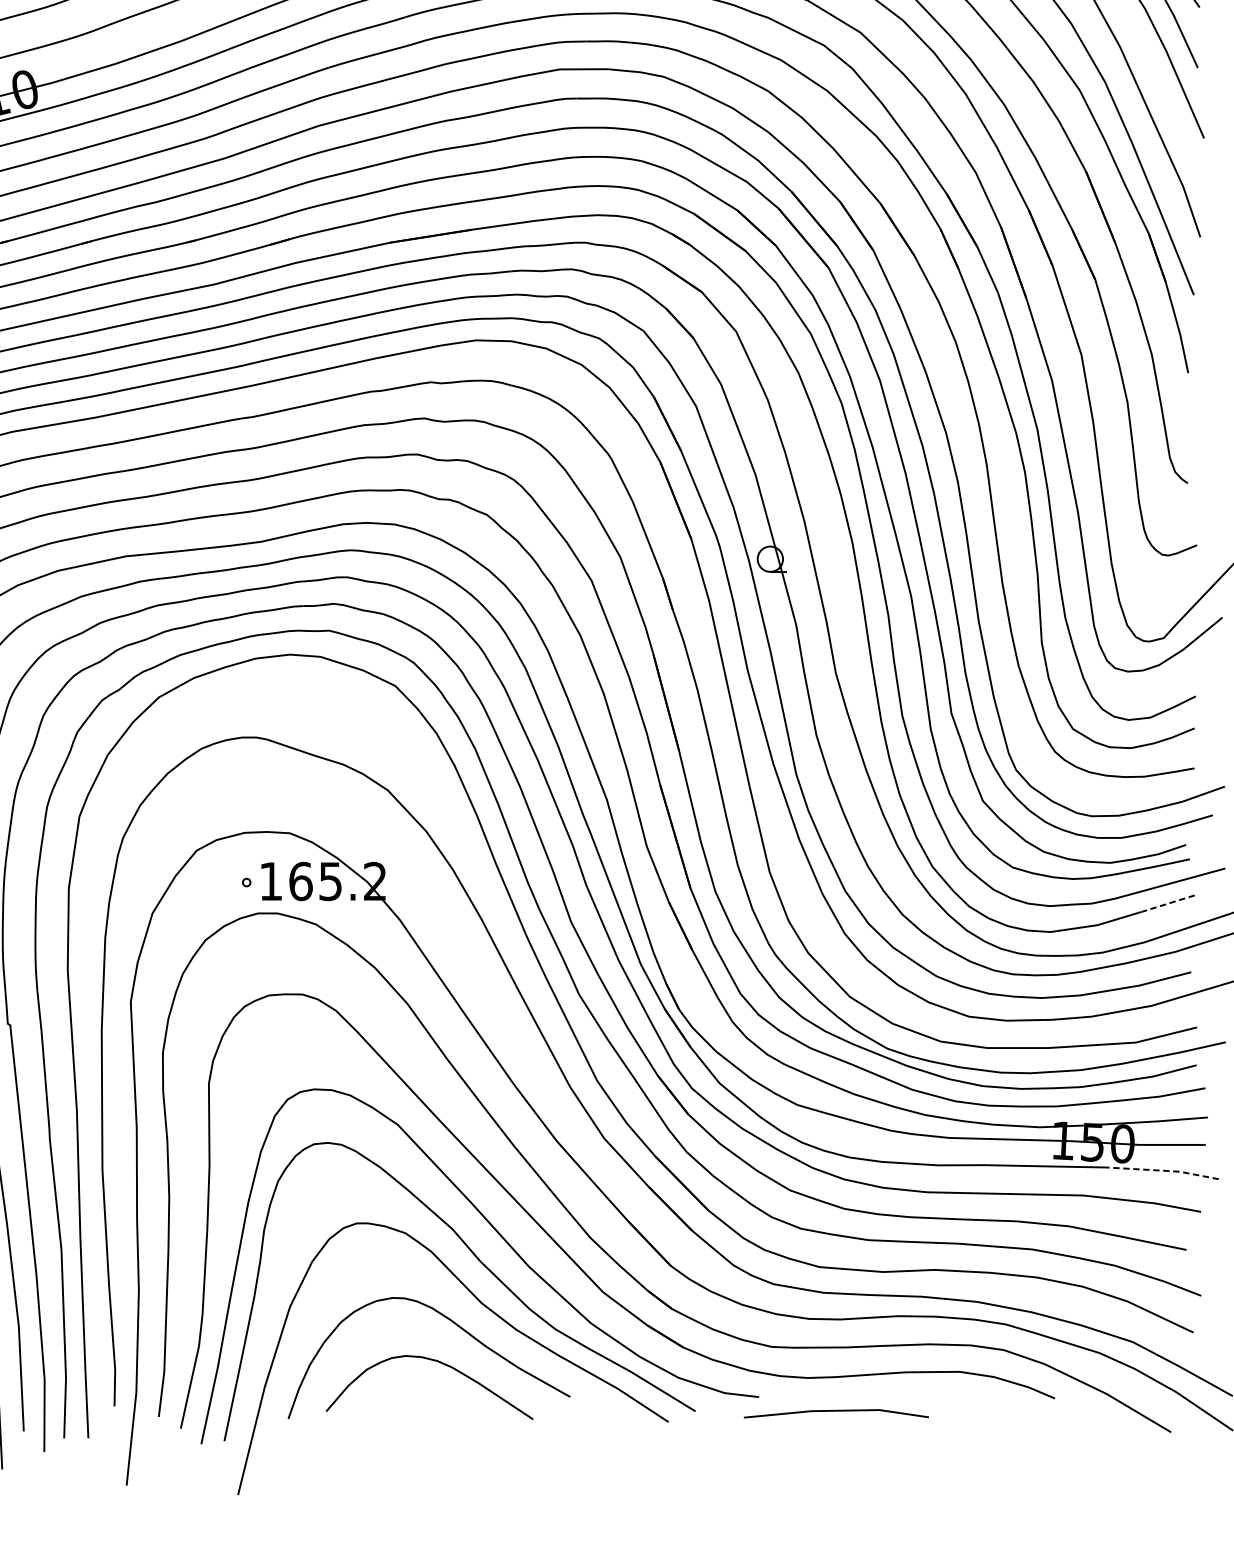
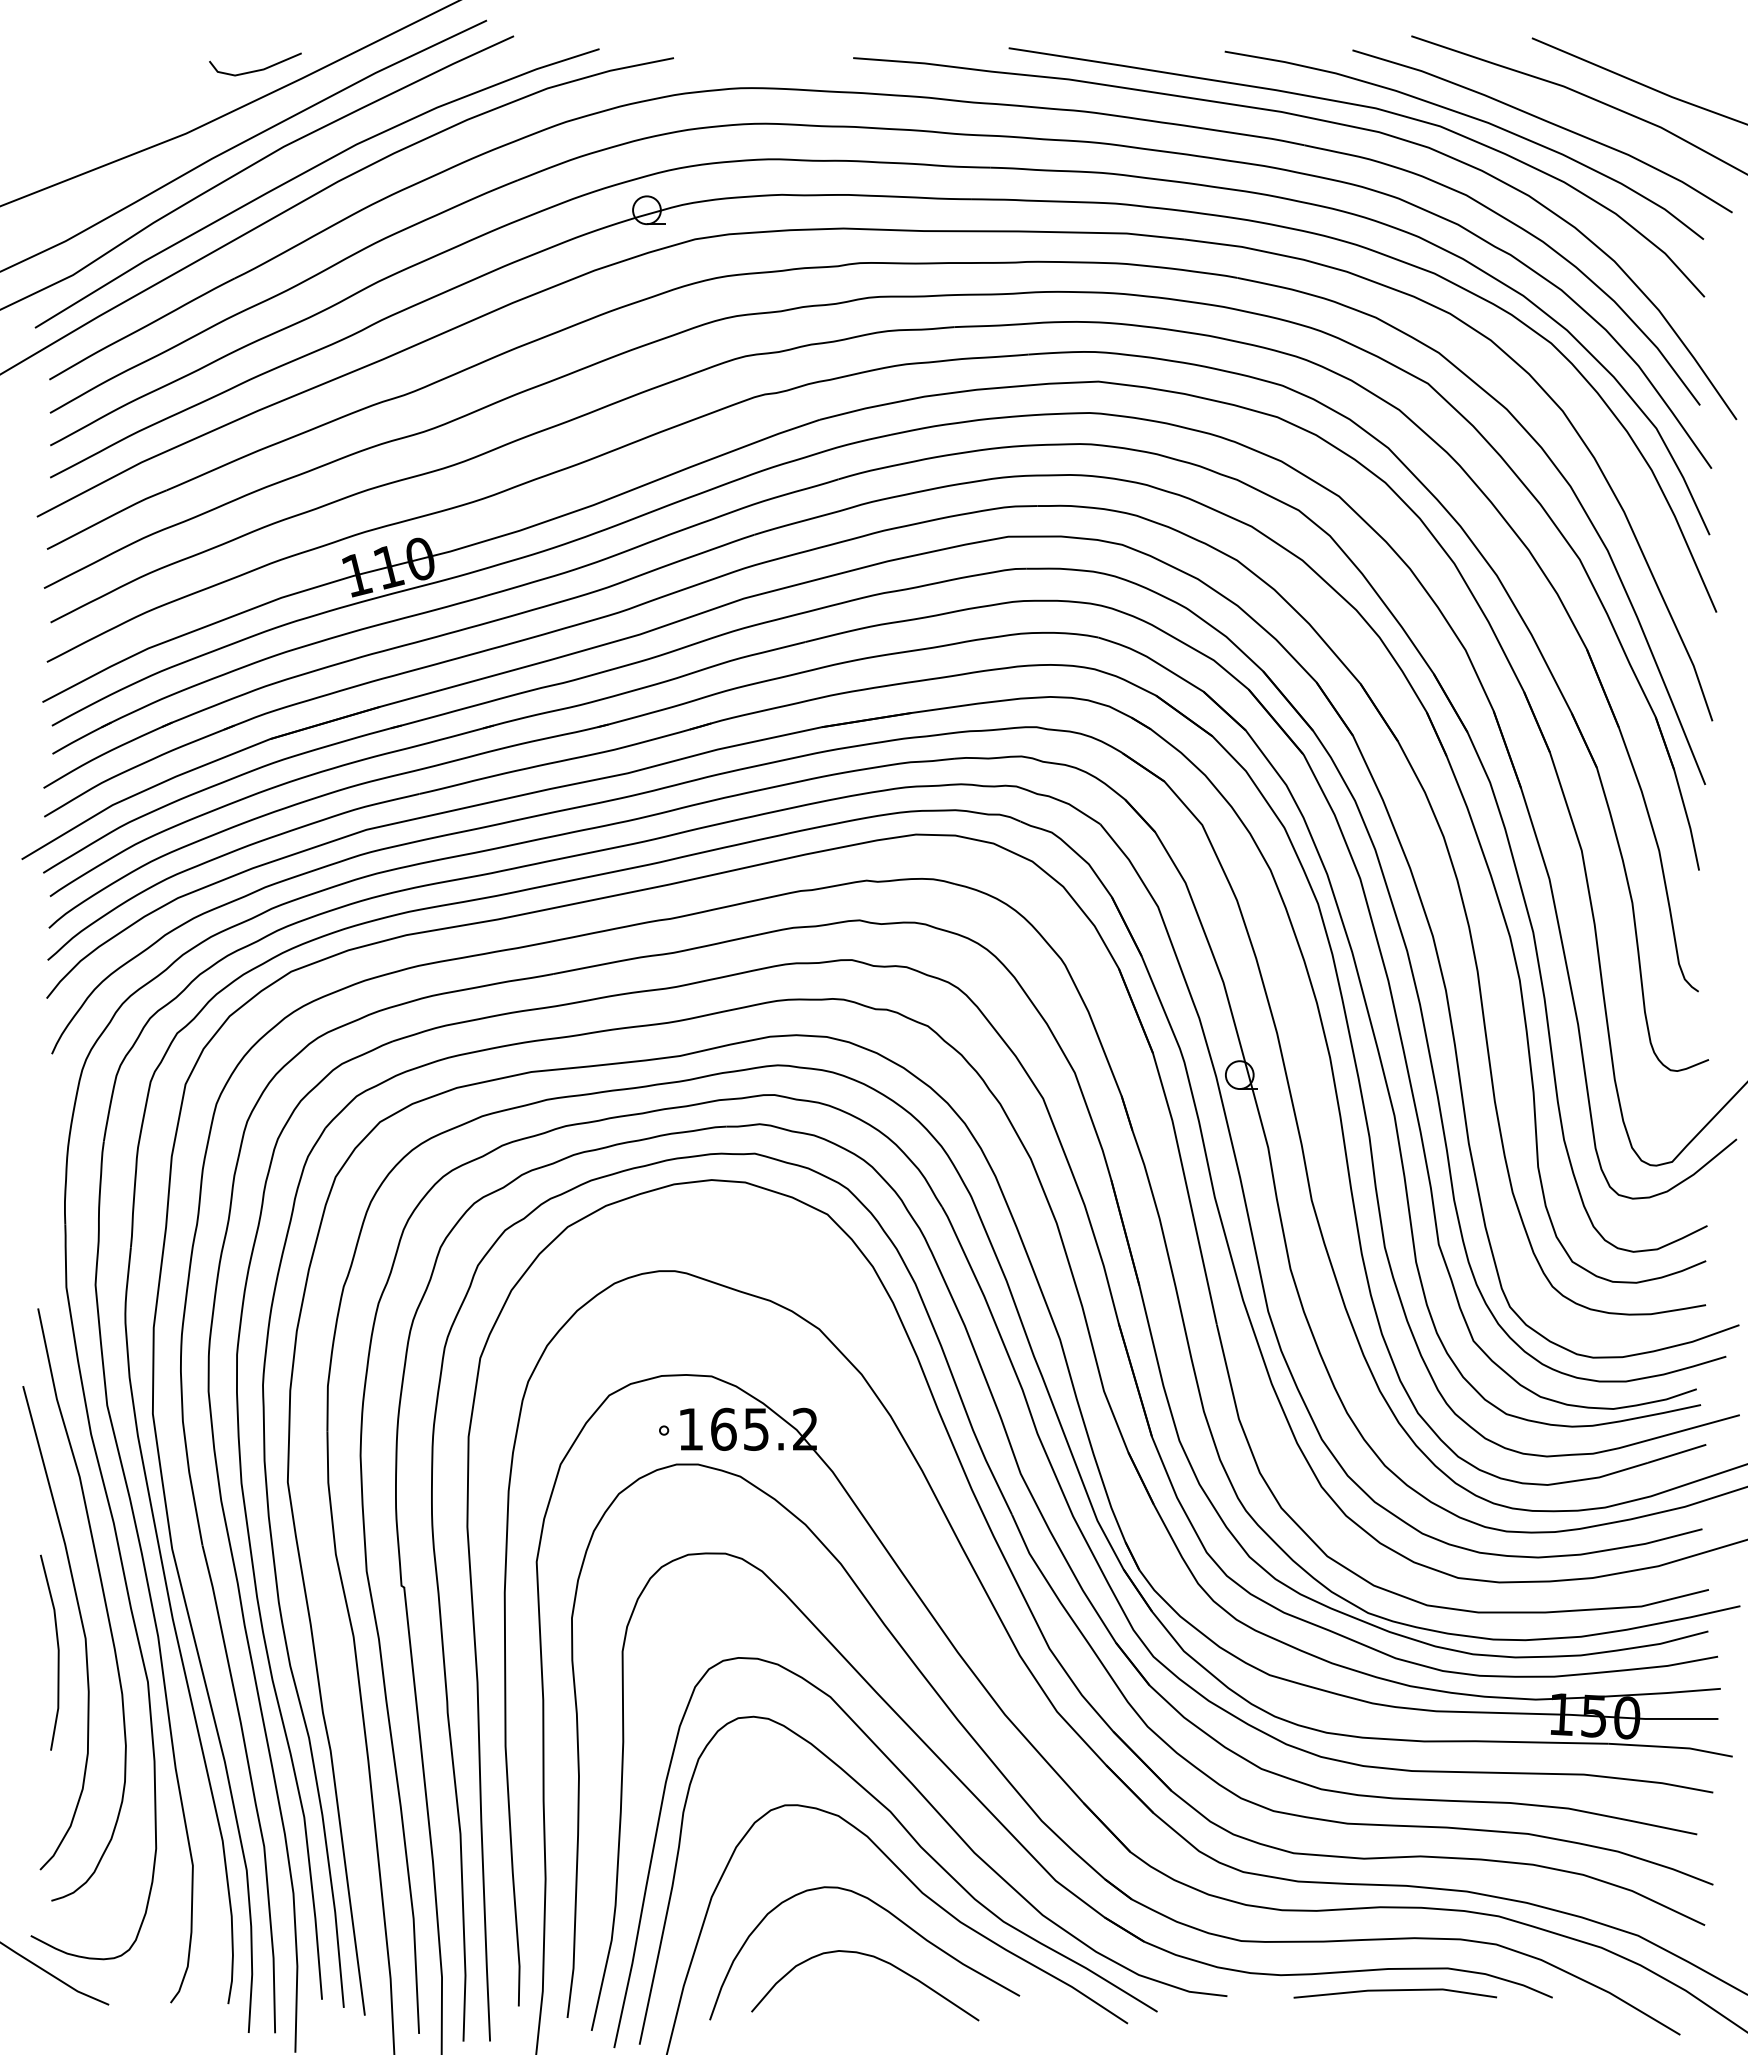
line: (1168, 903) -> (1677, 1453), dashed -> solid
line: (1162, 1170) -> (1670, 1747), dashed -> solid
line: (835, 1411) -> (1394, 1991), moved

